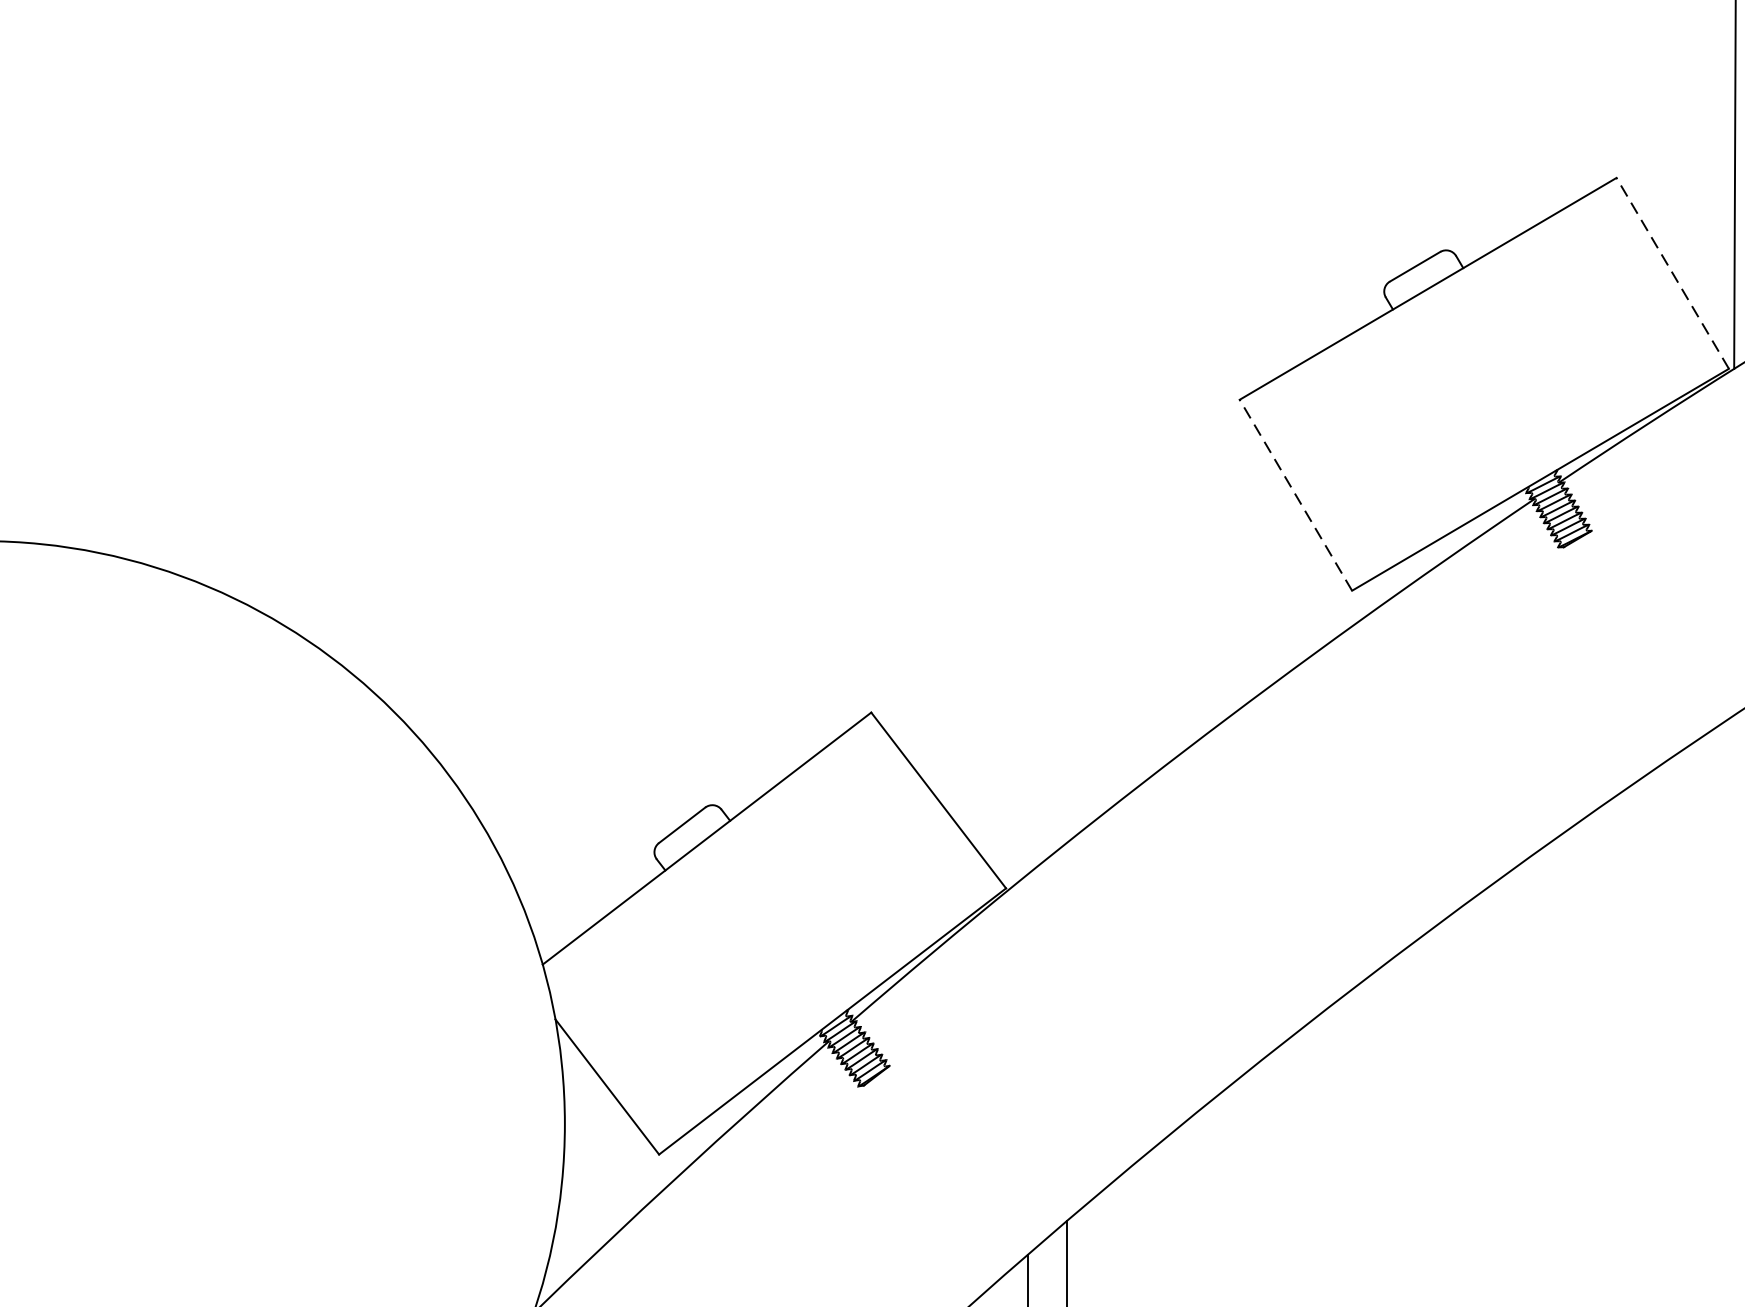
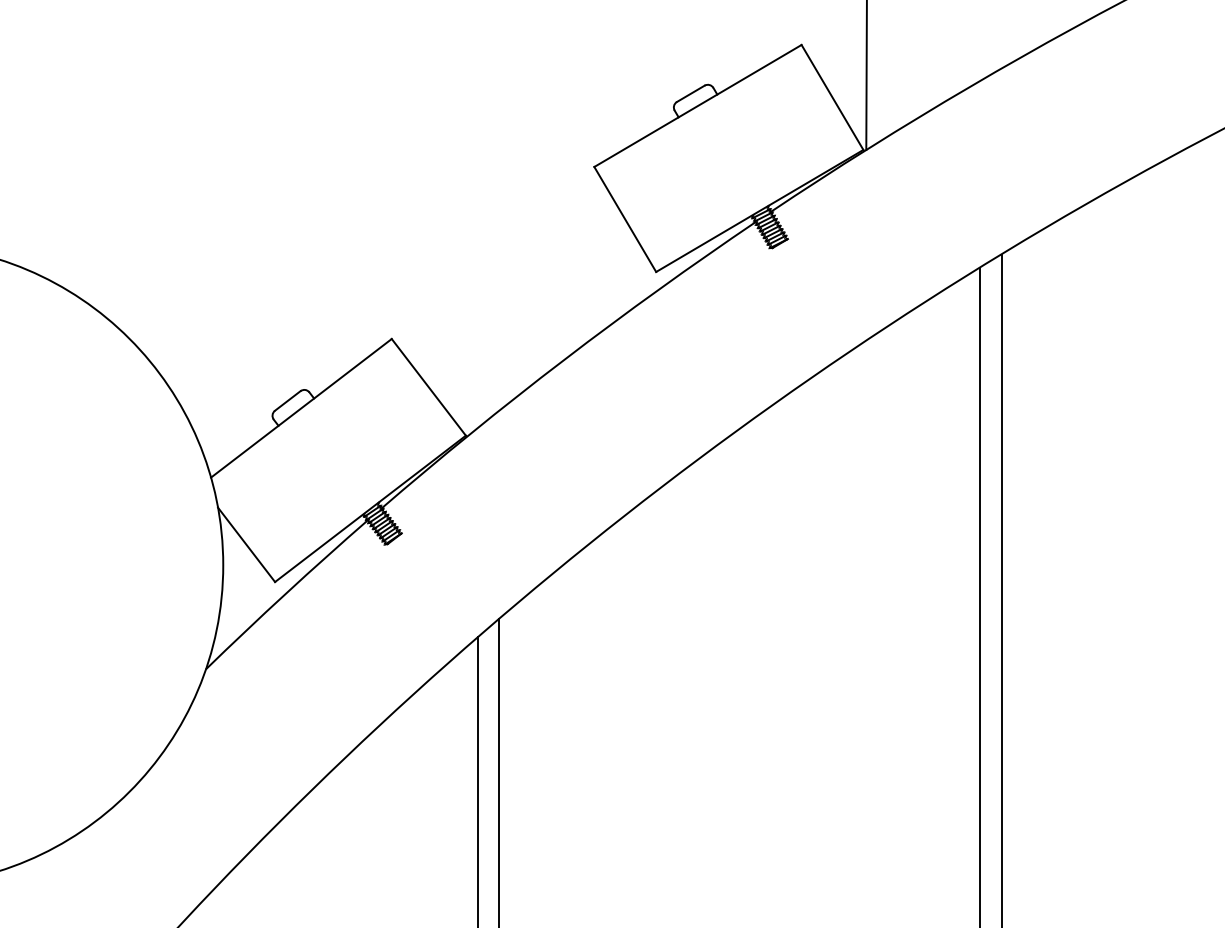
line: (1672, 273) -> (832, 97), dashed -> solid
line: (1296, 495) -> (625, 219), dashed -> solid

